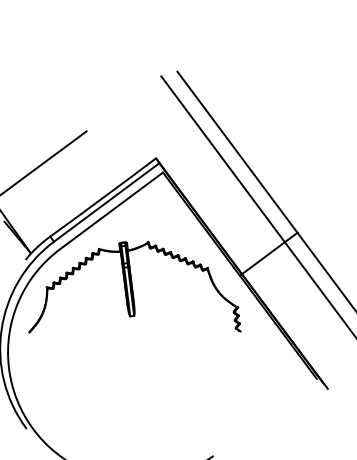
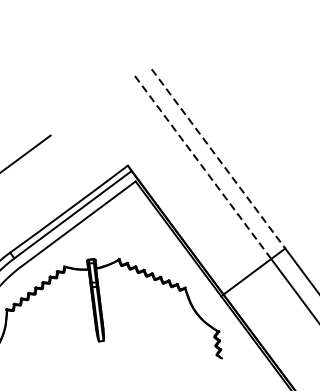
line: (237, 152) -> (218, 159), solid -> dashed
line: (222, 158) -> (201, 165), solid -> dashed

